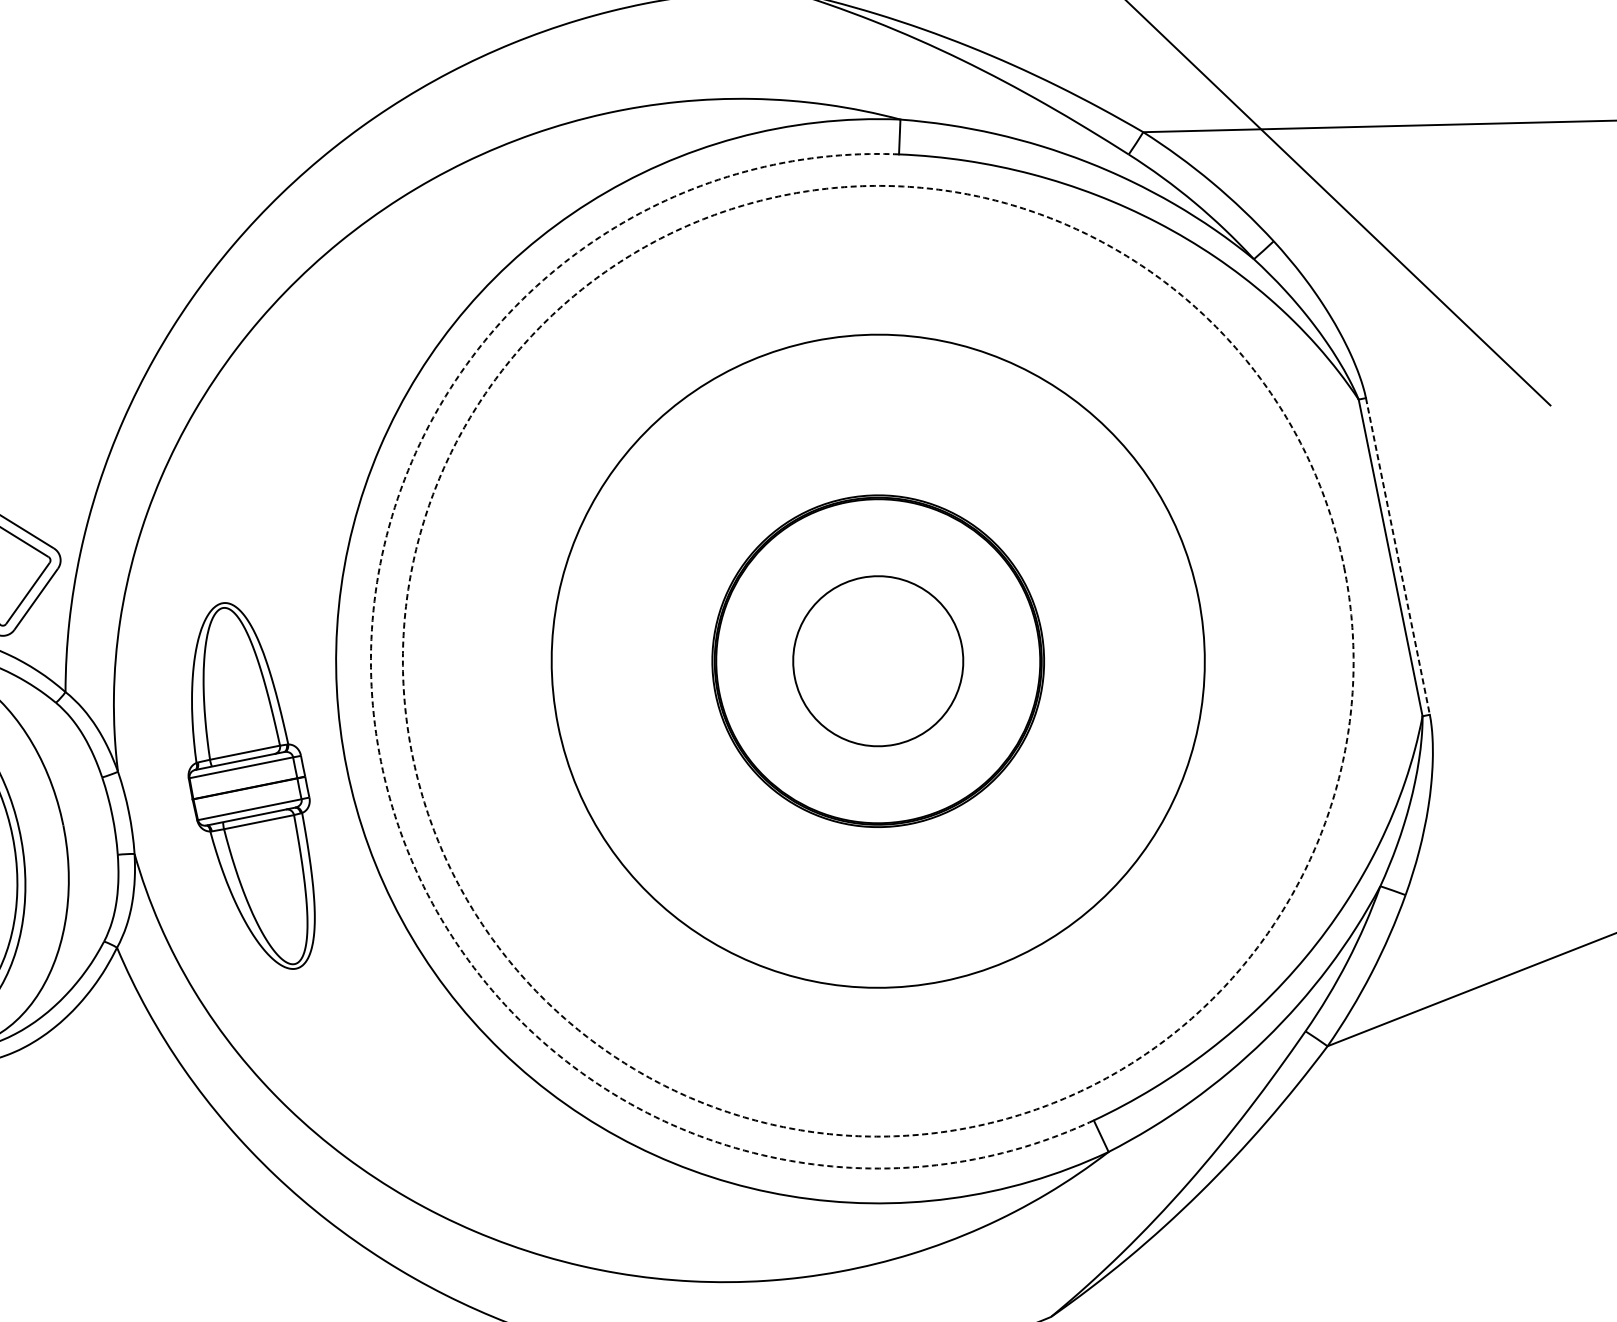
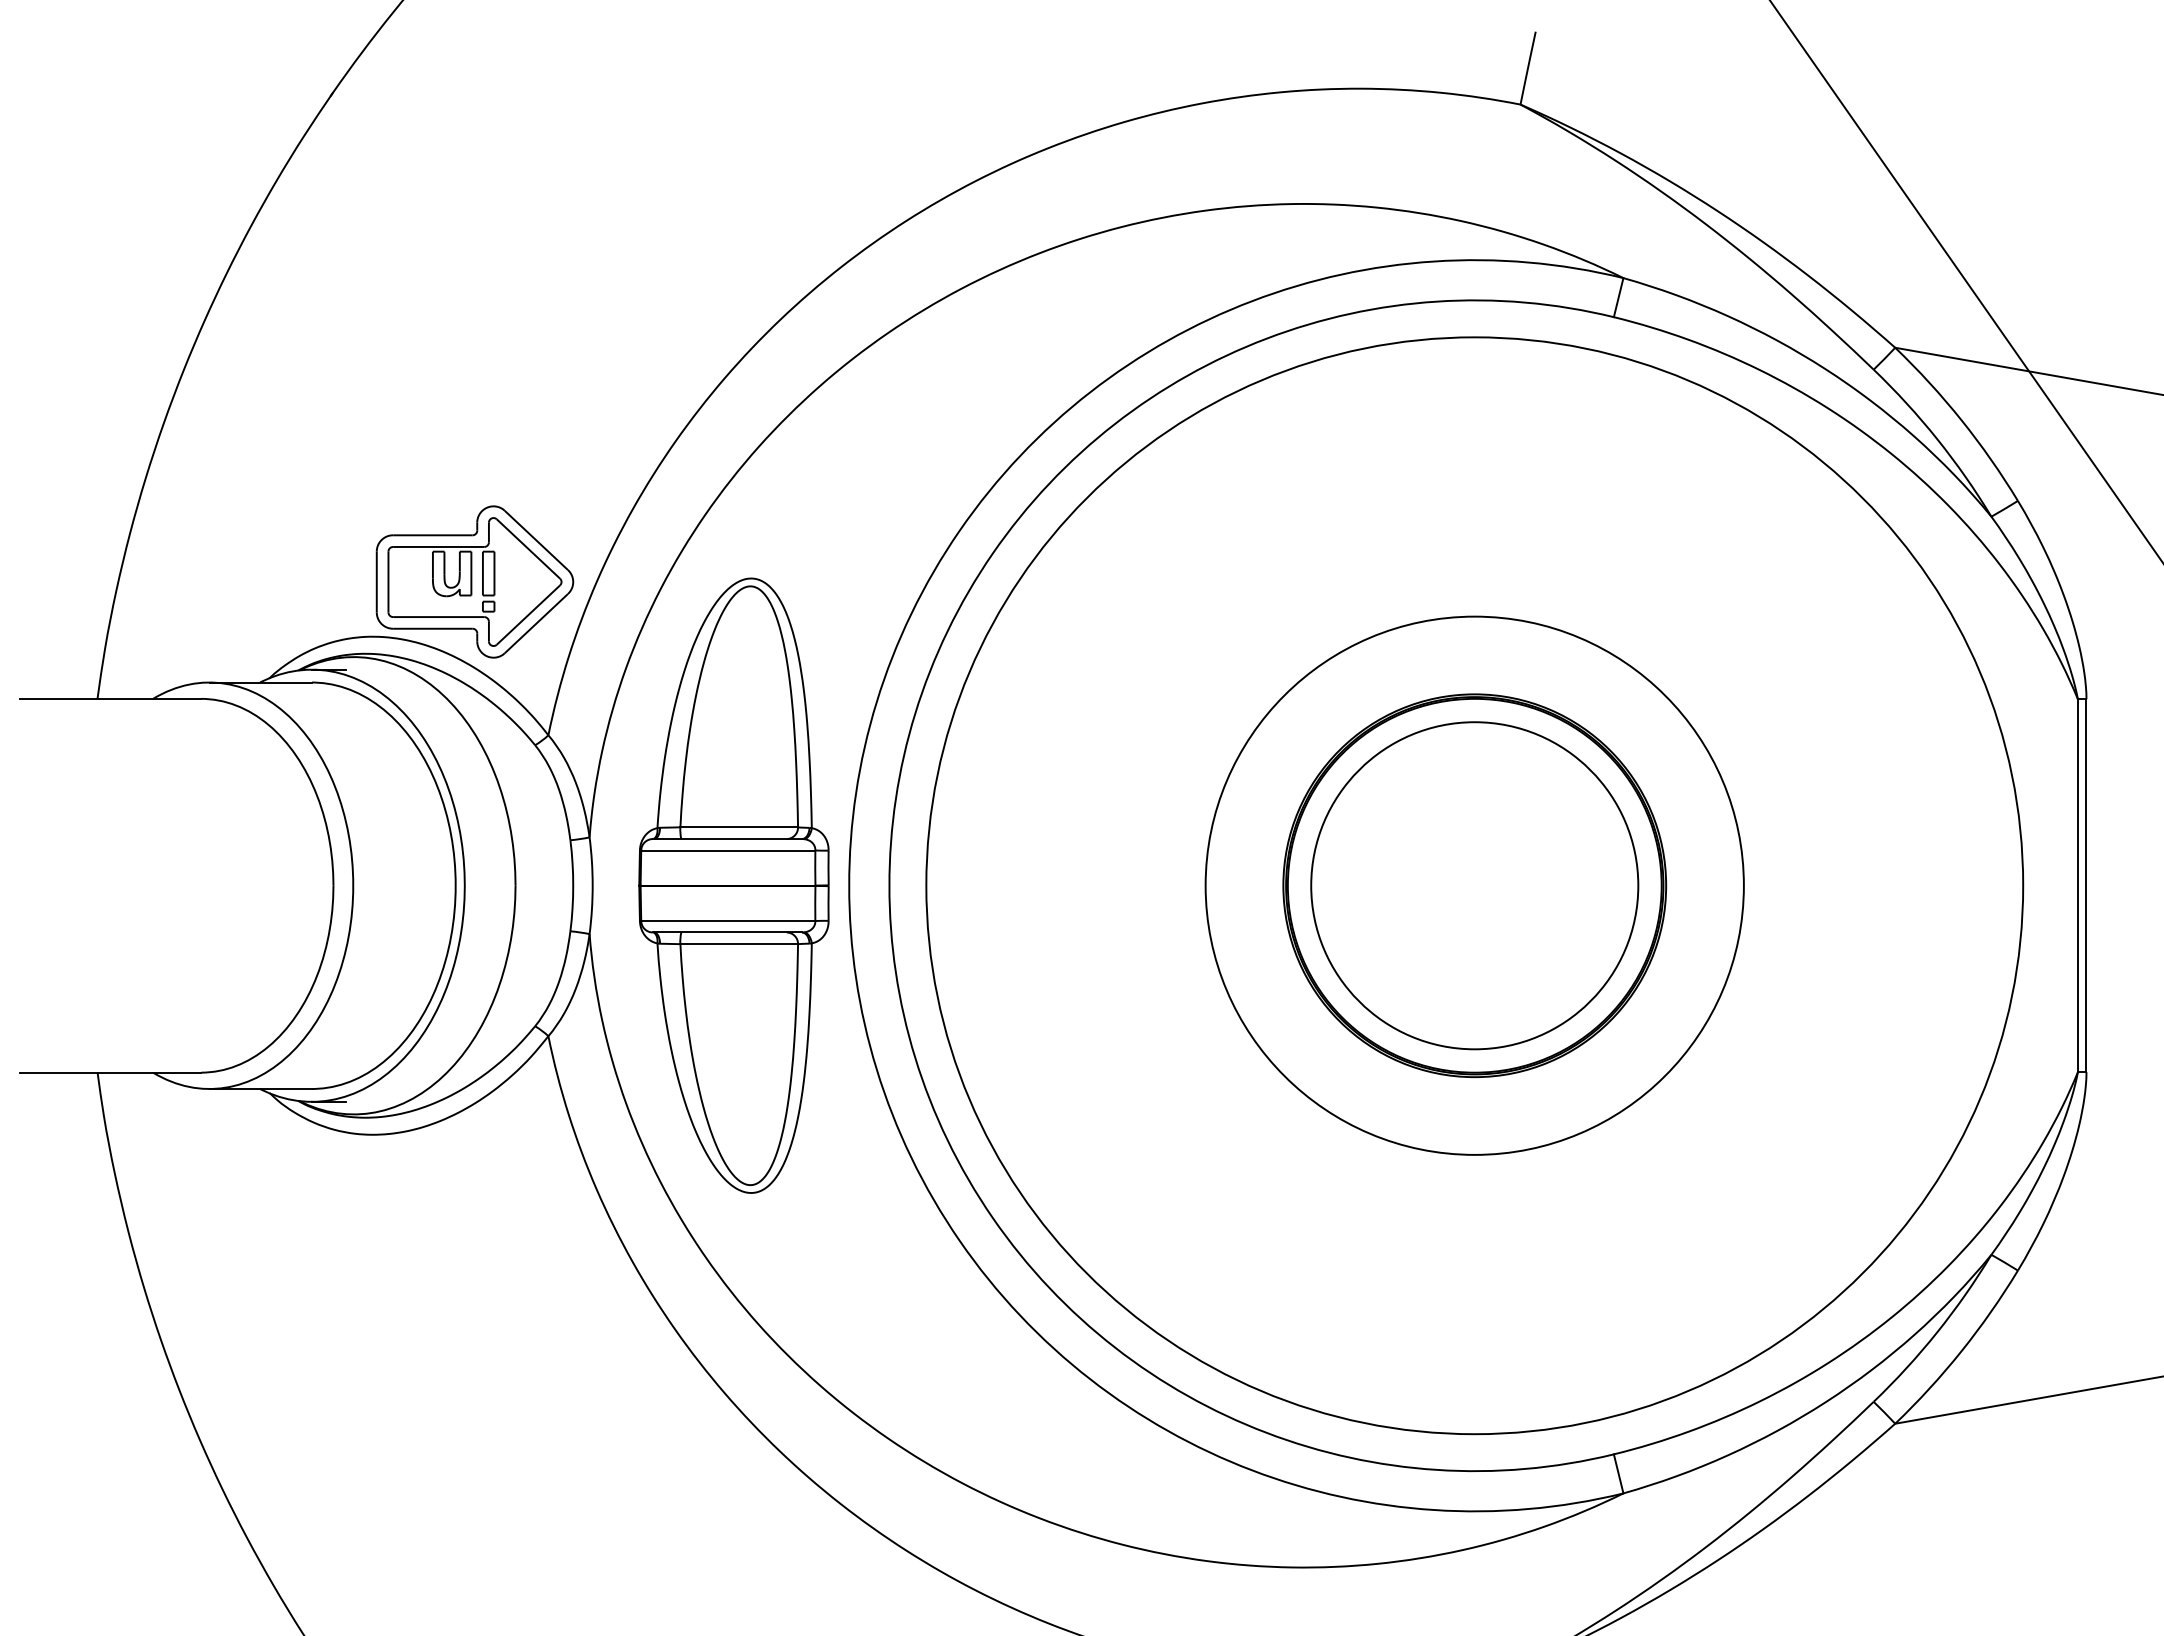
line: (1398, 557) -> (2086, 886), dashed -> solid
circle: (877, 661) -> (1474, 885), dashed -> solid
circle: (877, 661) -> (1474, 885), size x0.71
circle: (877, 661) -> (1474, 885), size x1.67
arc: (381, 761) -> (889, 885), dashed -> solid
part: (248, 787) -> (733, 885), size x1.43

